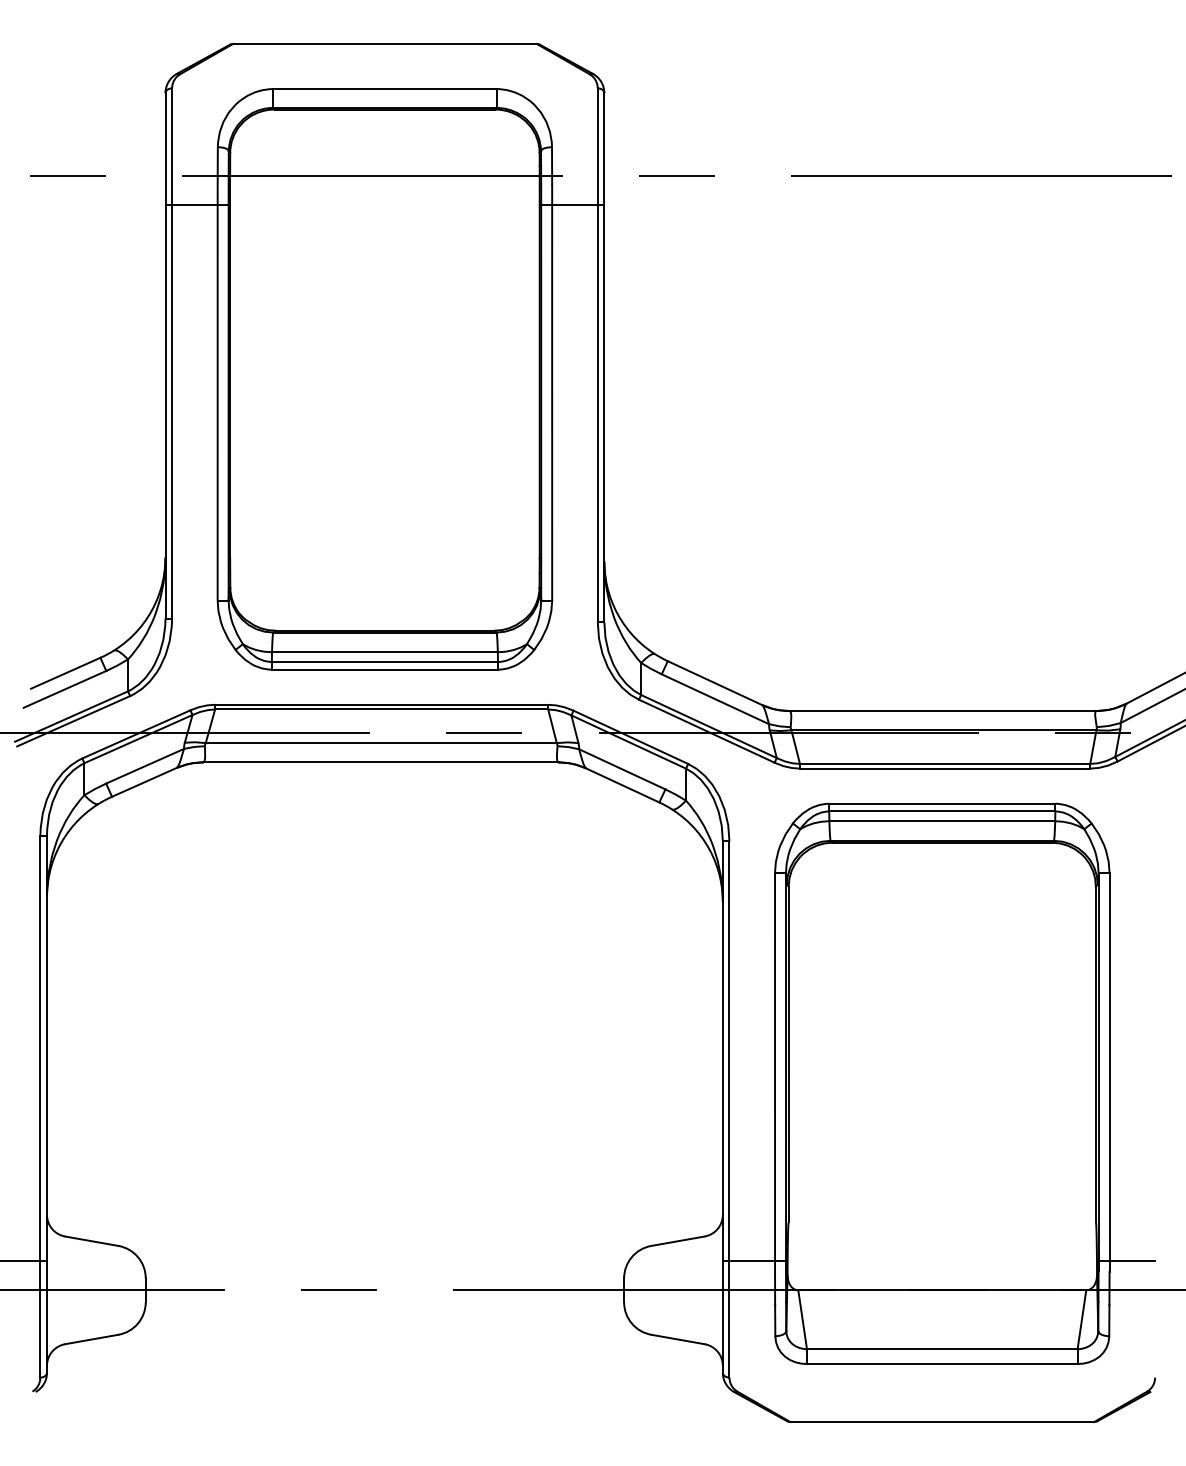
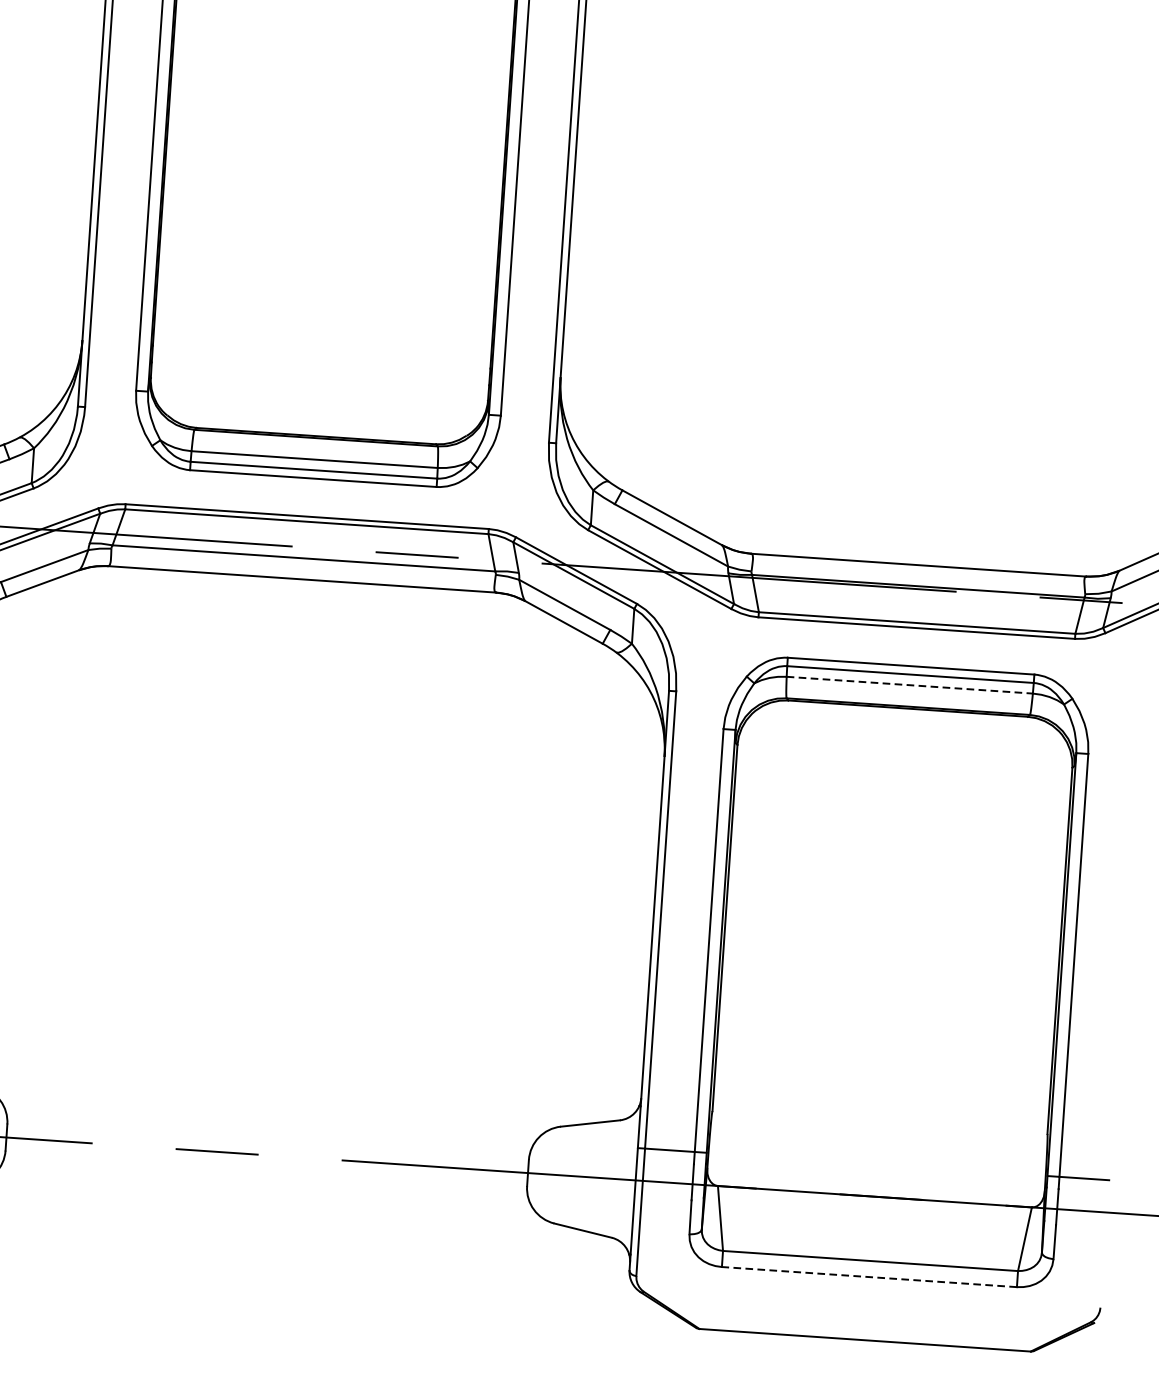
line: (942, 821) -> (909, 685), solid -> dashed
line: (941, 1364) -> (868, 1277), solid -> dashed

